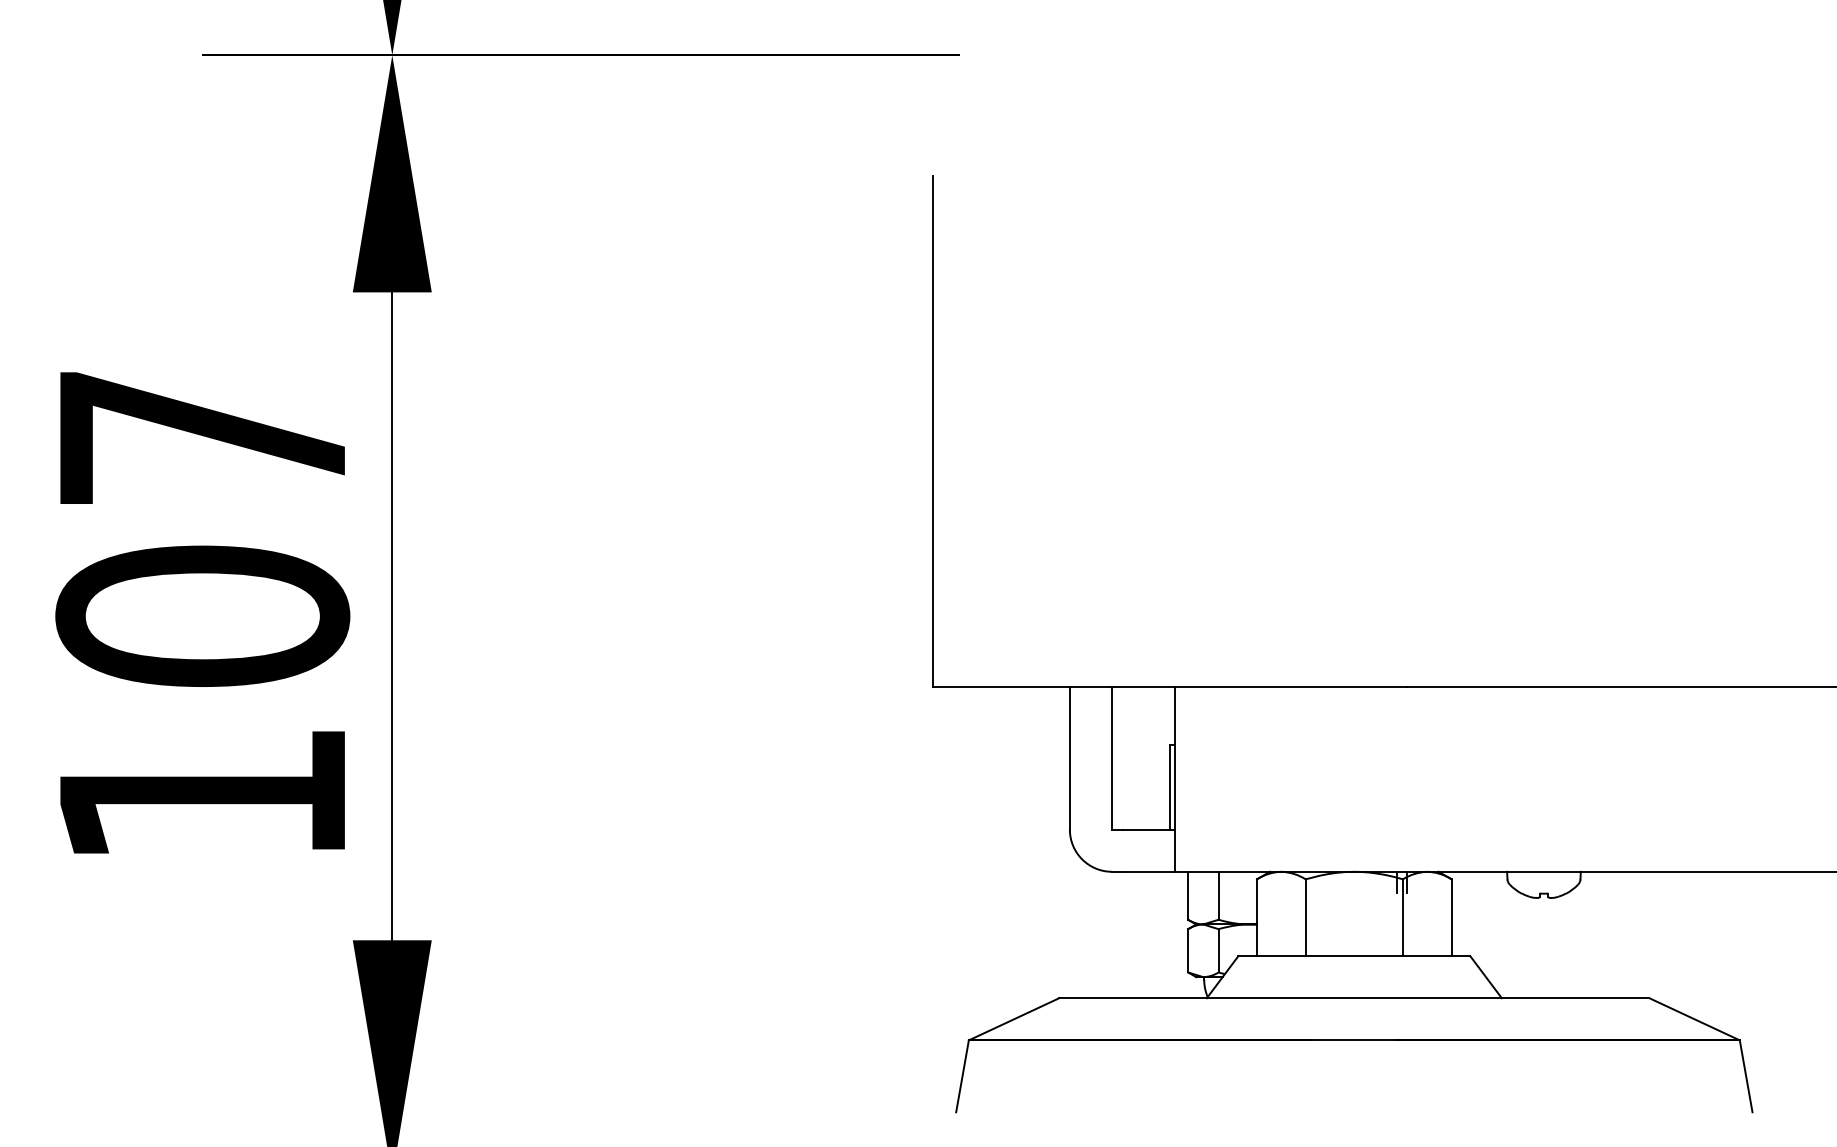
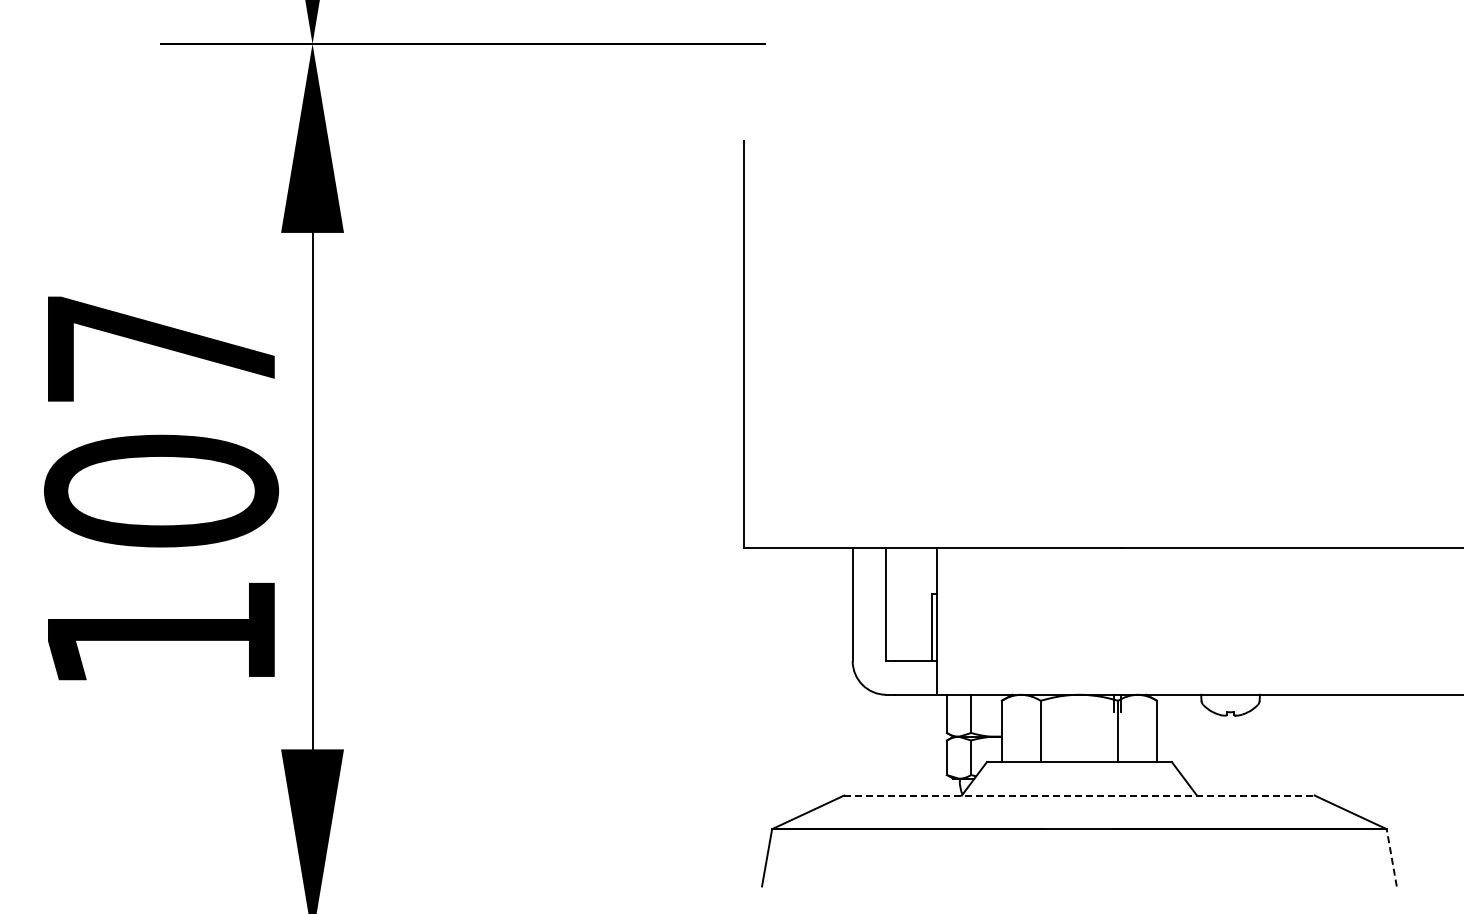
line: (1354, 998) -> (1079, 795), solid -> dashed
line: (1745, 1075) -> (1391, 857), solid -> dashed

